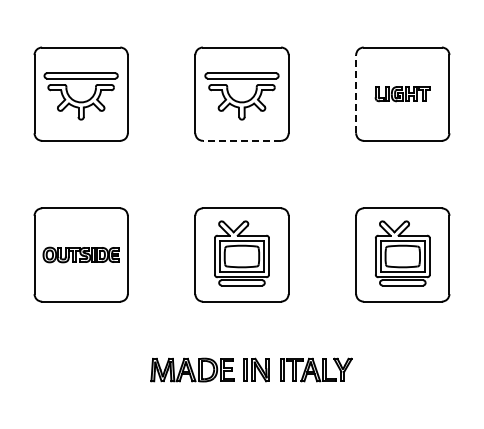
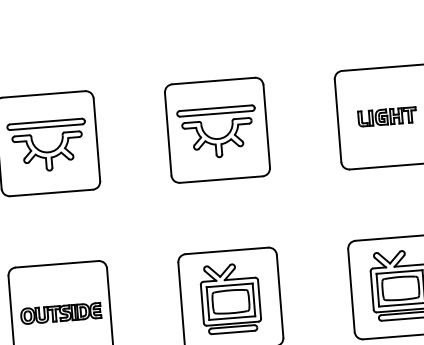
line: (356, 93) -> (338, 120), dashed -> solid
line: (241, 140) -> (220, 179), dashed -> solid

